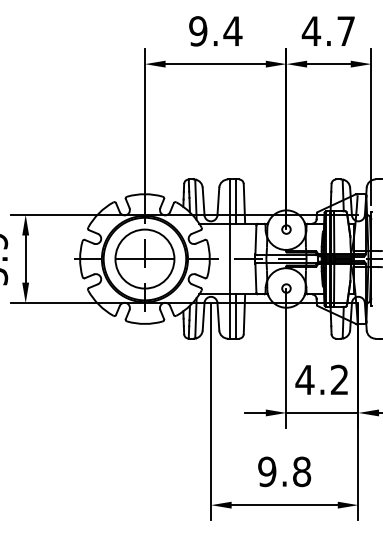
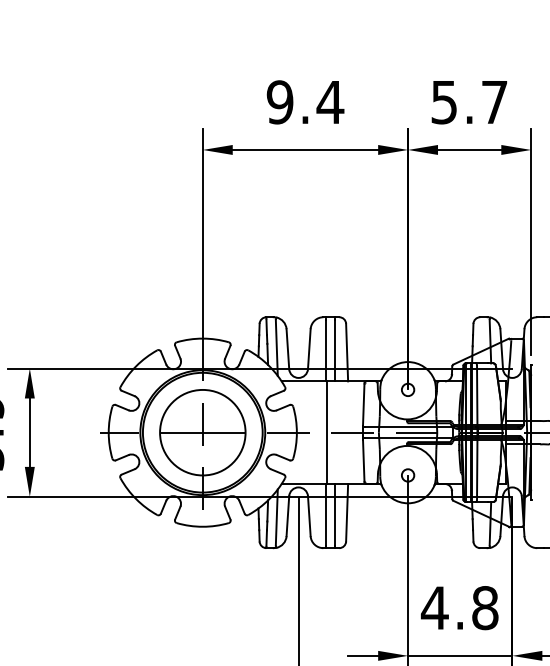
text: (311, 31) -> (444, 102), 4.7 -> 5.7
text: (339, 379) -> (484, 607), 4.2 -> 4.8

